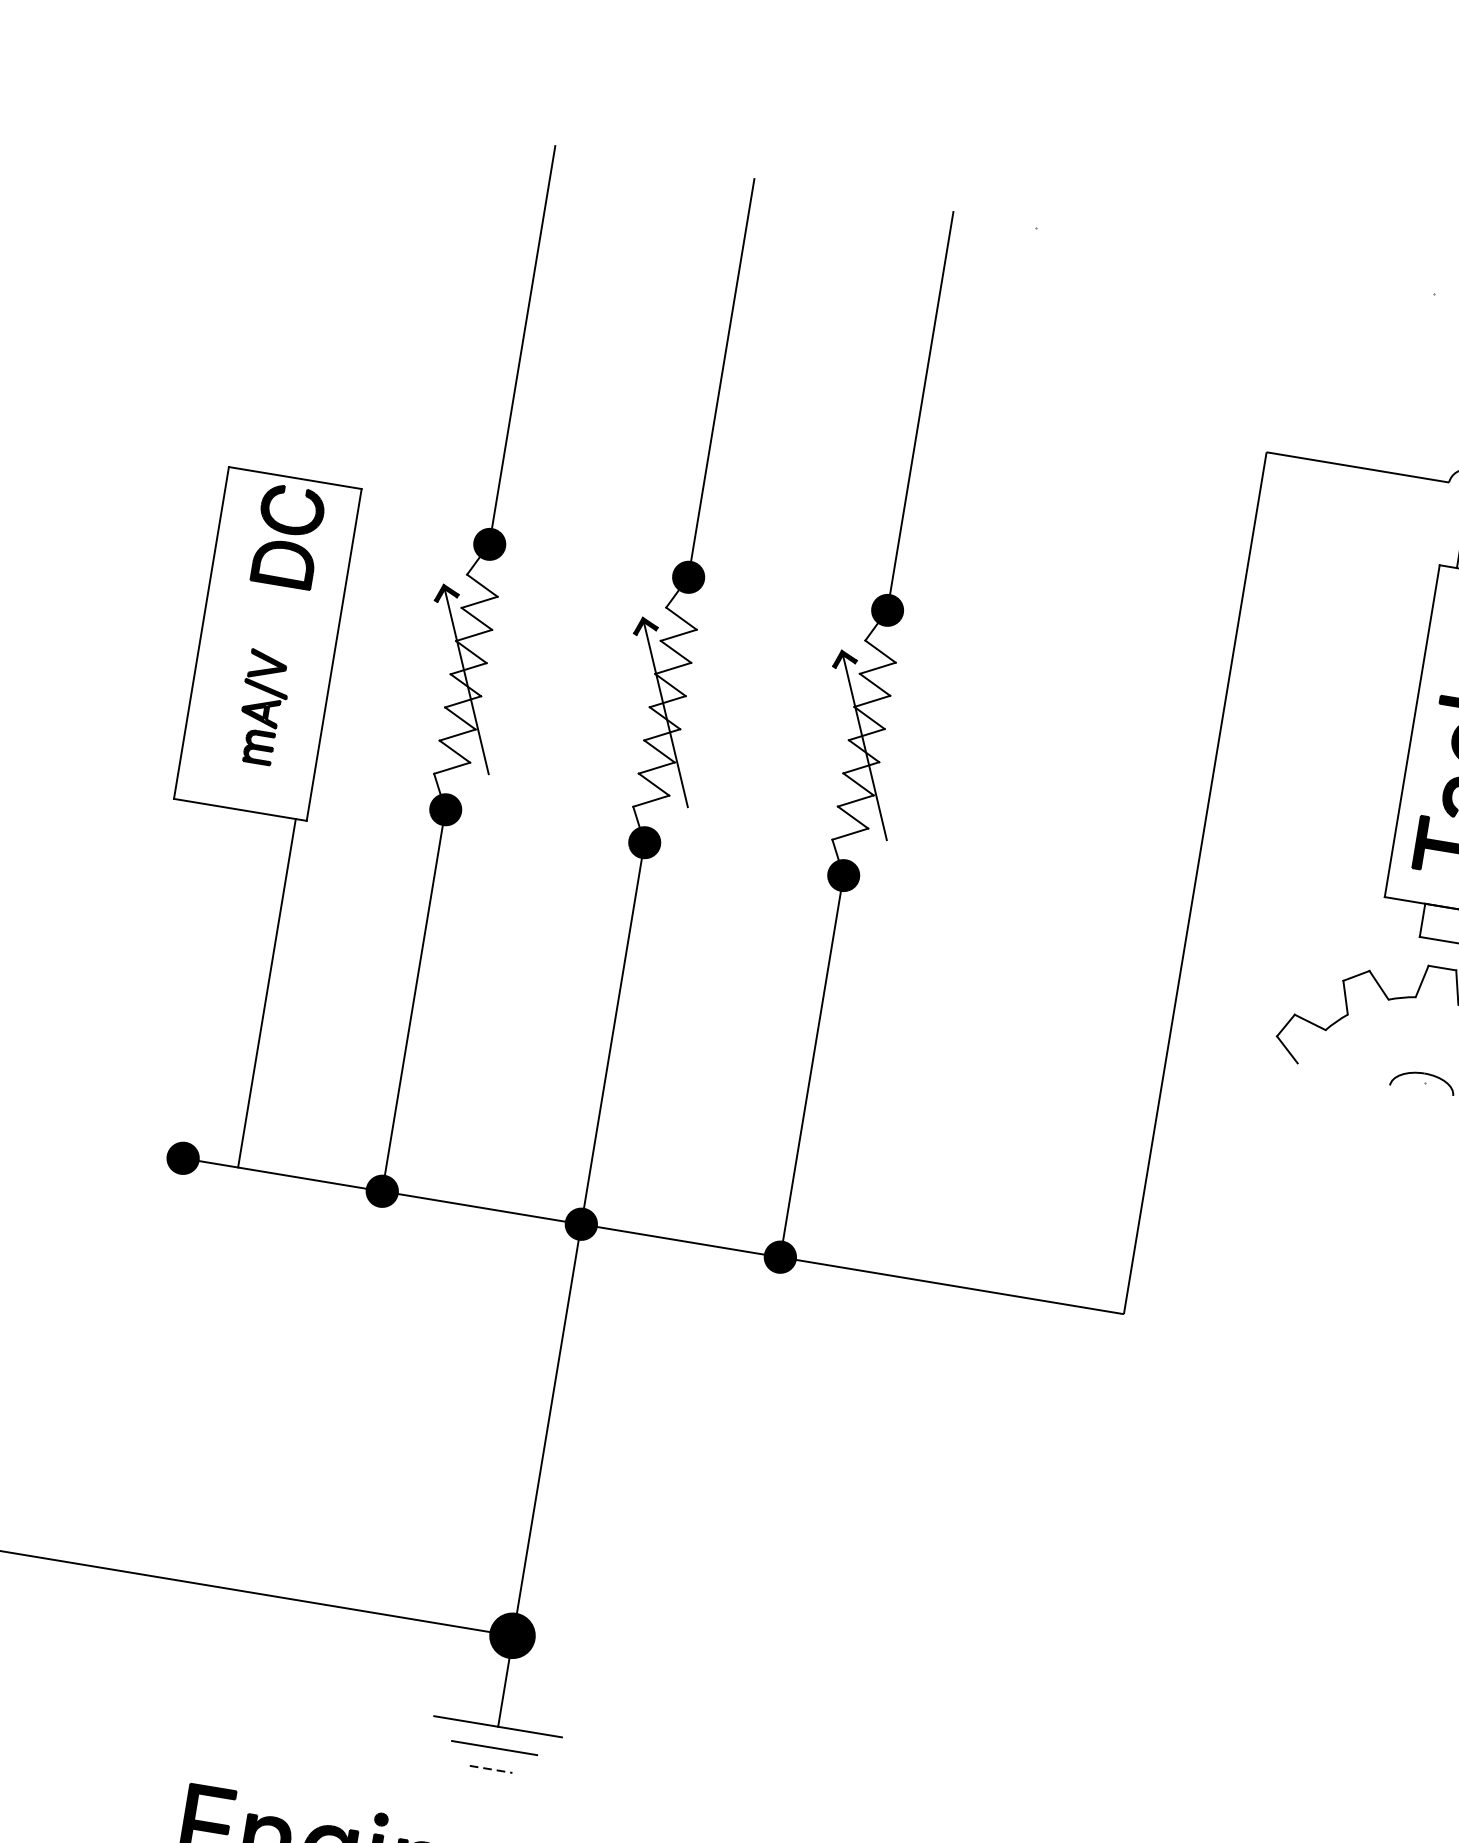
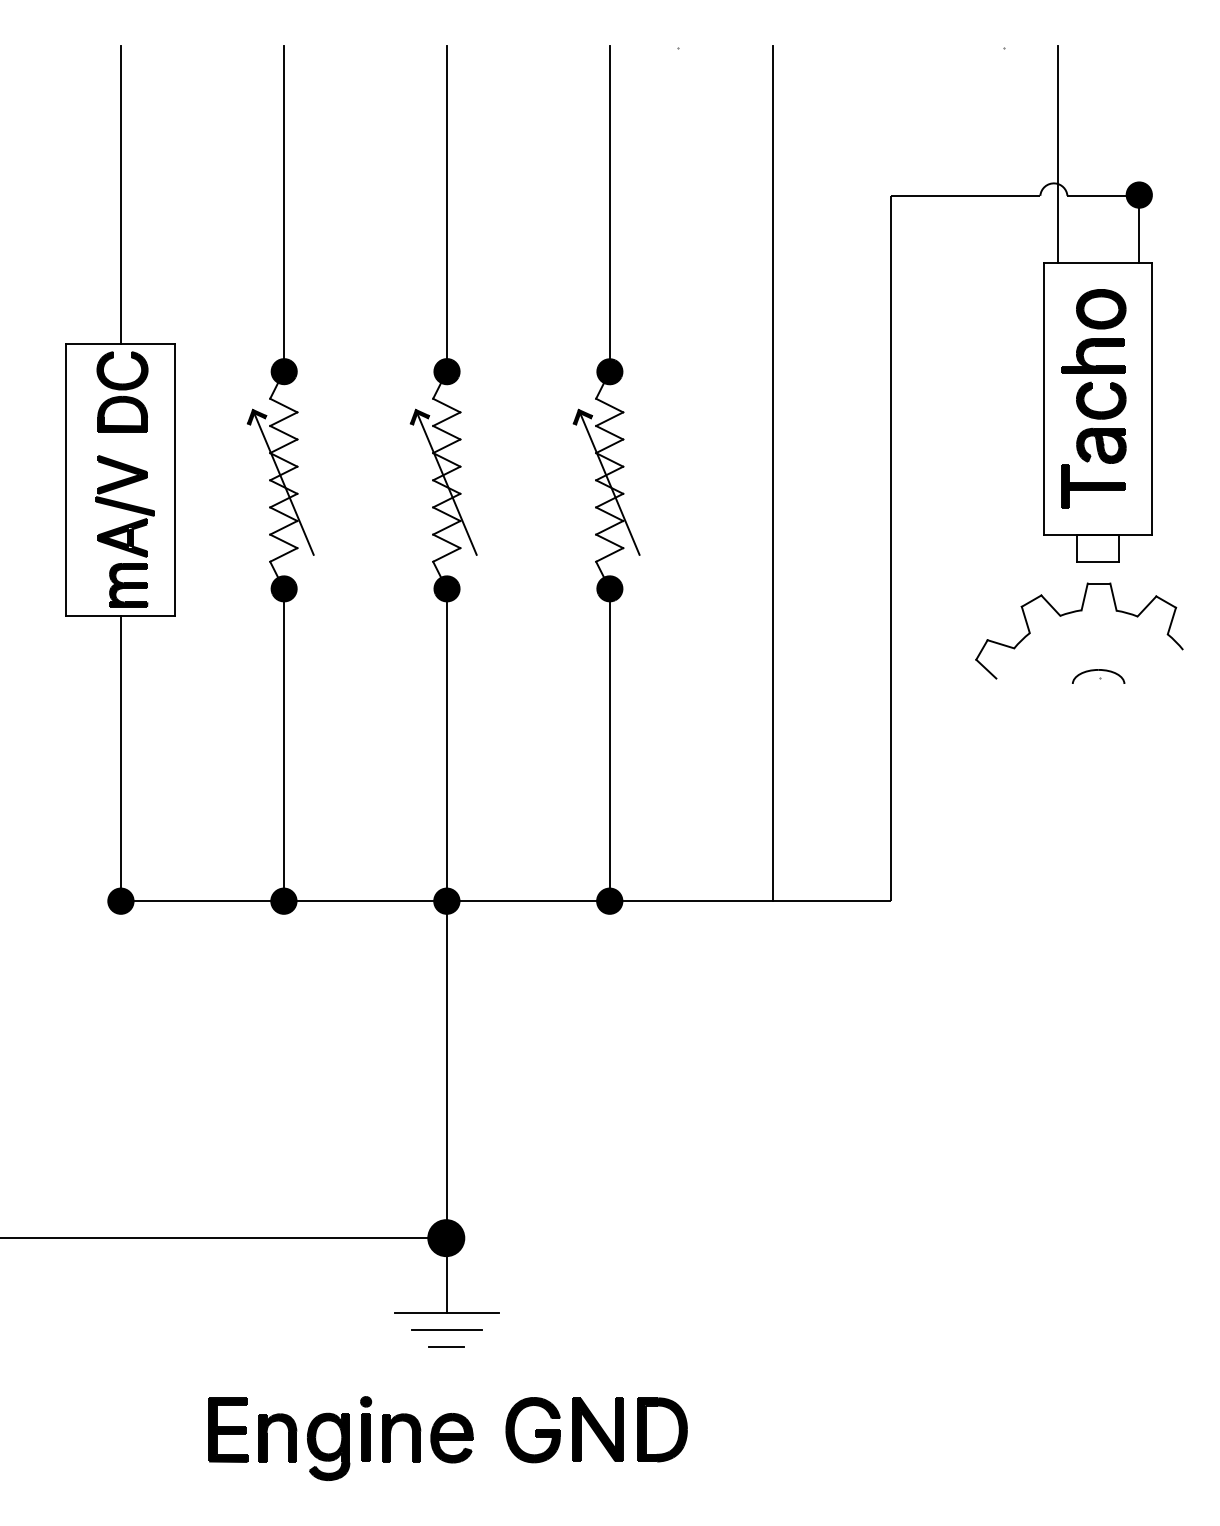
line: (325, 294) -> (120, 194), added
part: (262, 707) -> (124, 531), size x1.67
line: (1065, 767) -> (772, 473), added
line: (266, 992) -> (120, 758), moved
line: (491, 1769) -> (447, 1347), dashed -> solid

